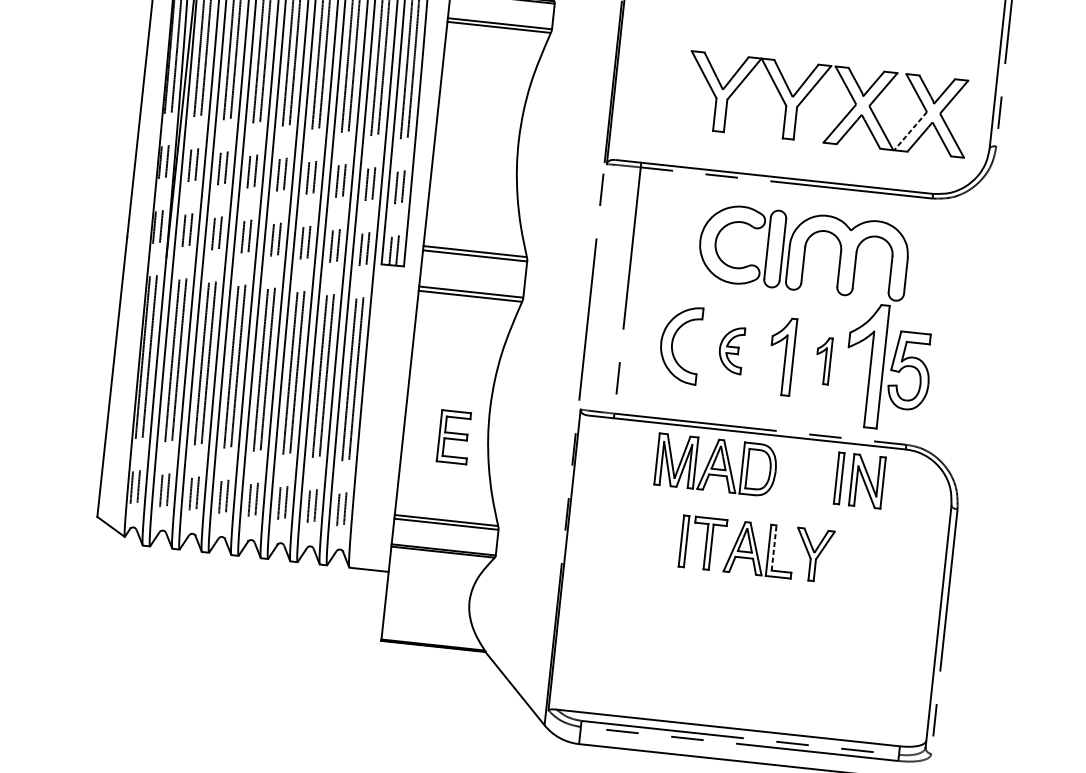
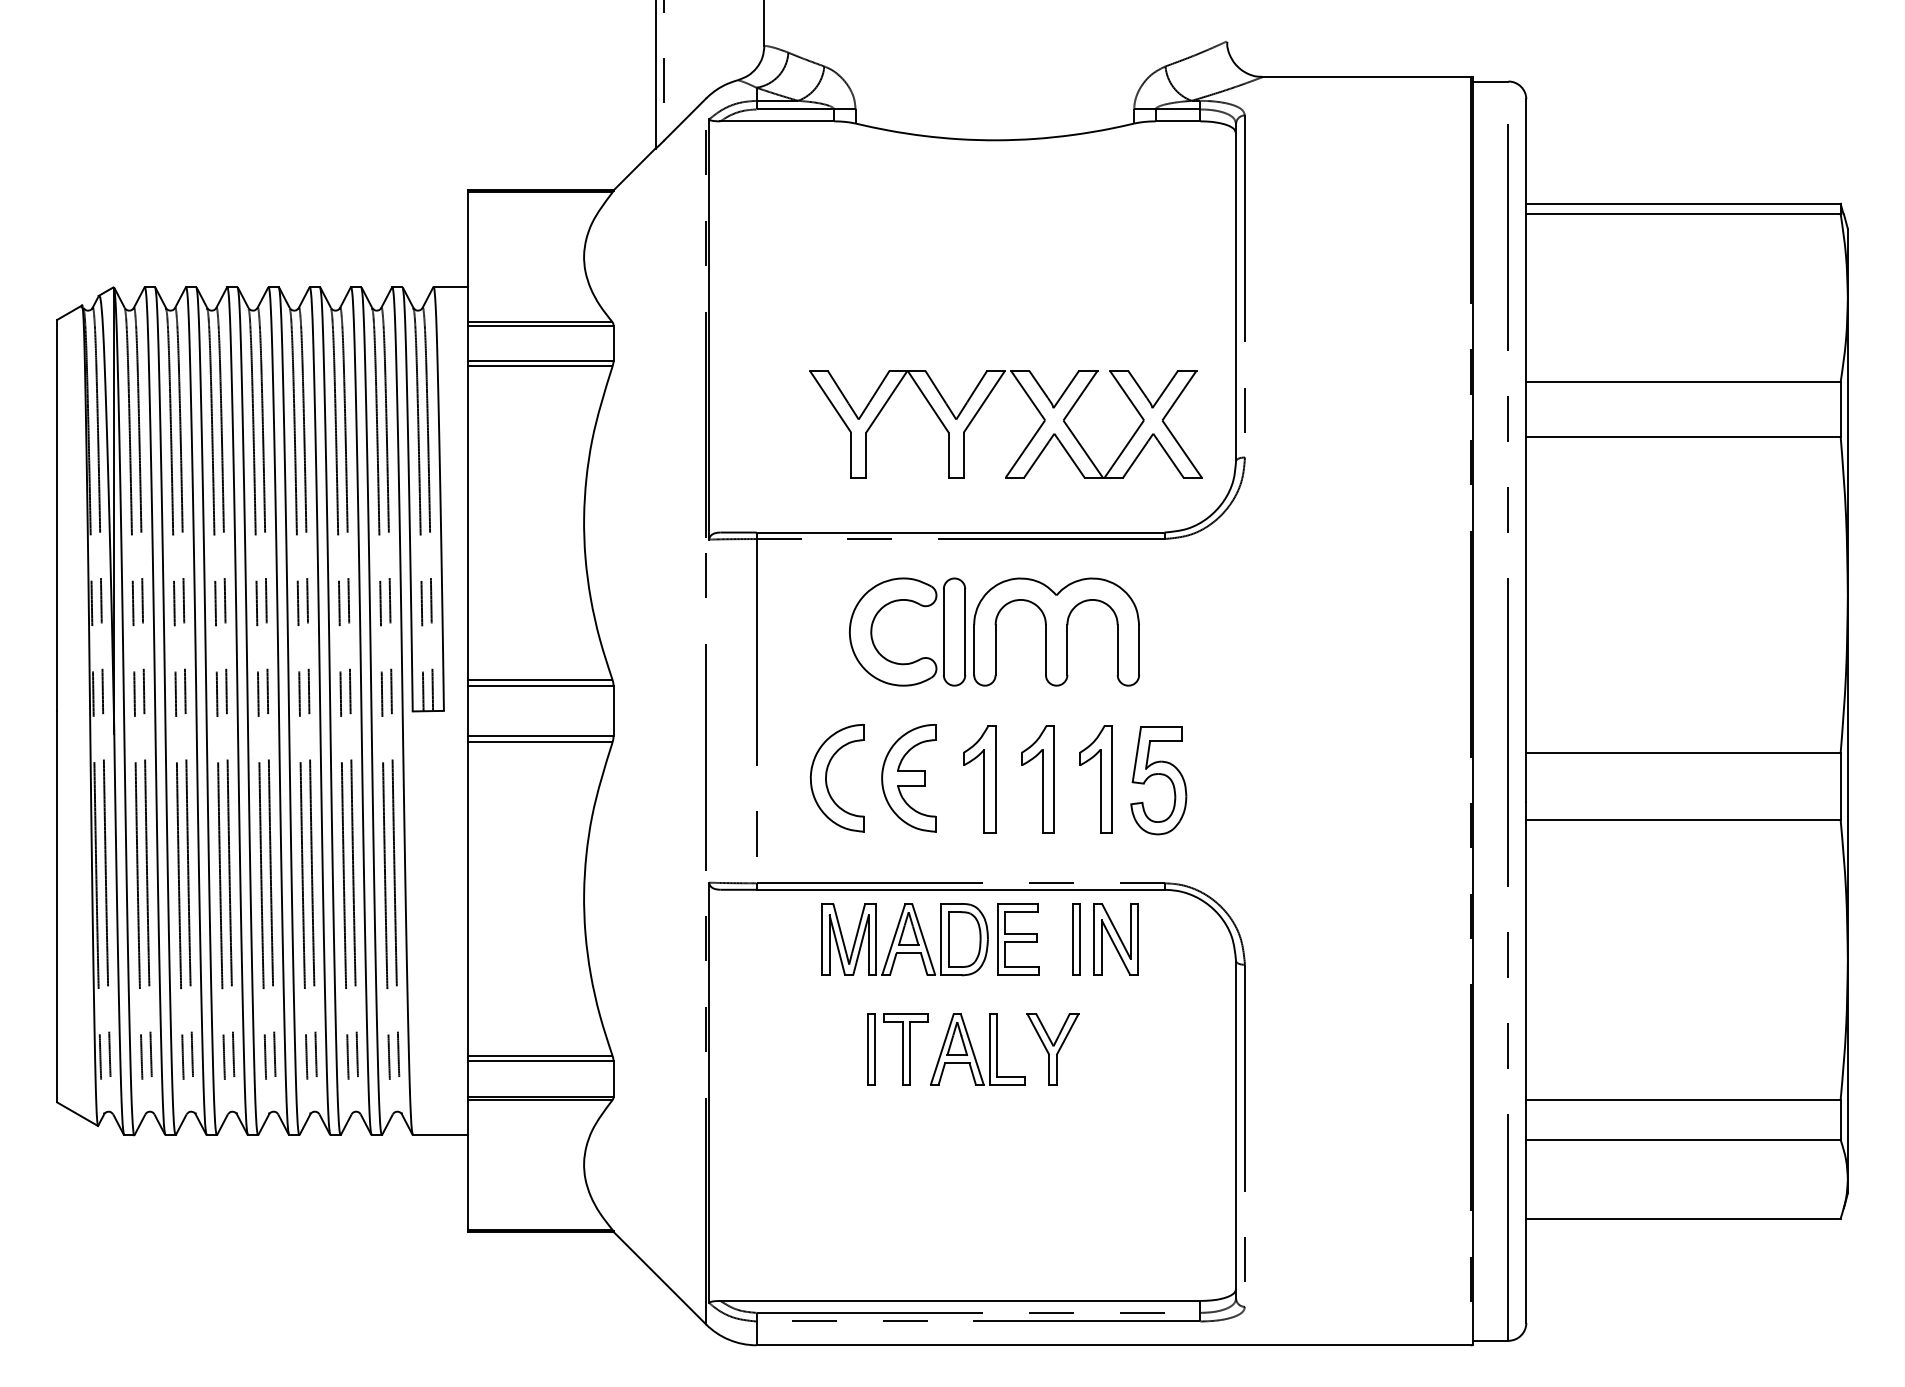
line: (910, 131) -> (1123, 449), dashed -> solid
part: (731, 350) -> (908, 778), size x1.67
part: (823, 360) -> (1037, 779), size x1.67
part: (864, 365) -> (1095, 779), size x0.62
part: (454, 437) -> (1018, 939), moved
line: (774, 548) -> (997, 1045), dashed -> solid

